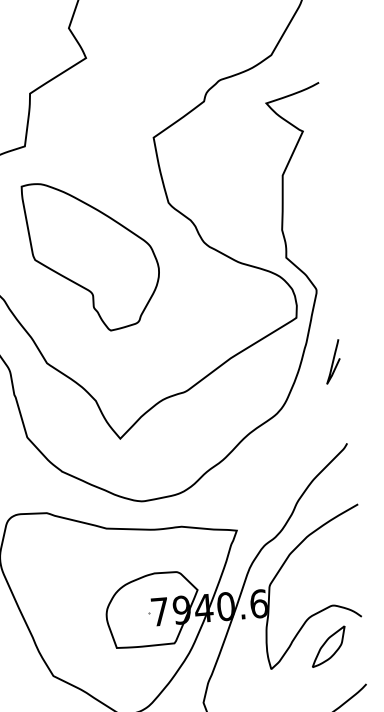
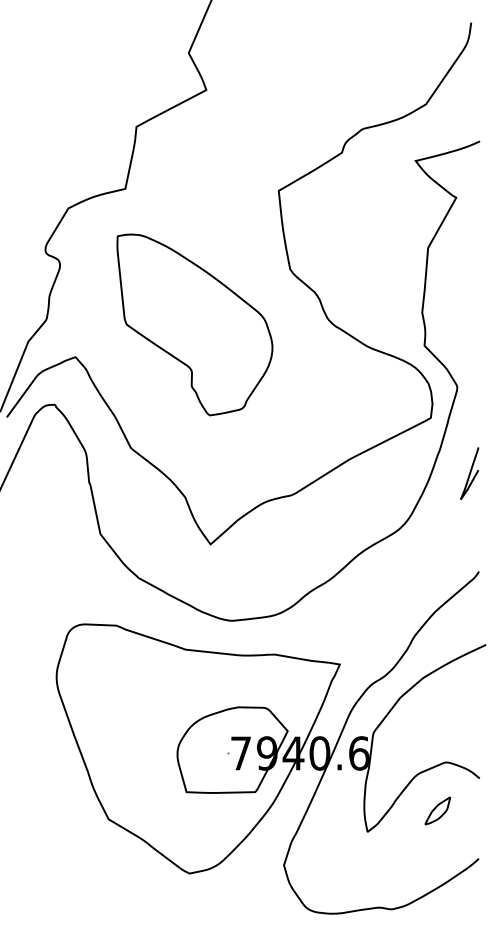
part: (328, 646) -> (437, 810), size x0.6

